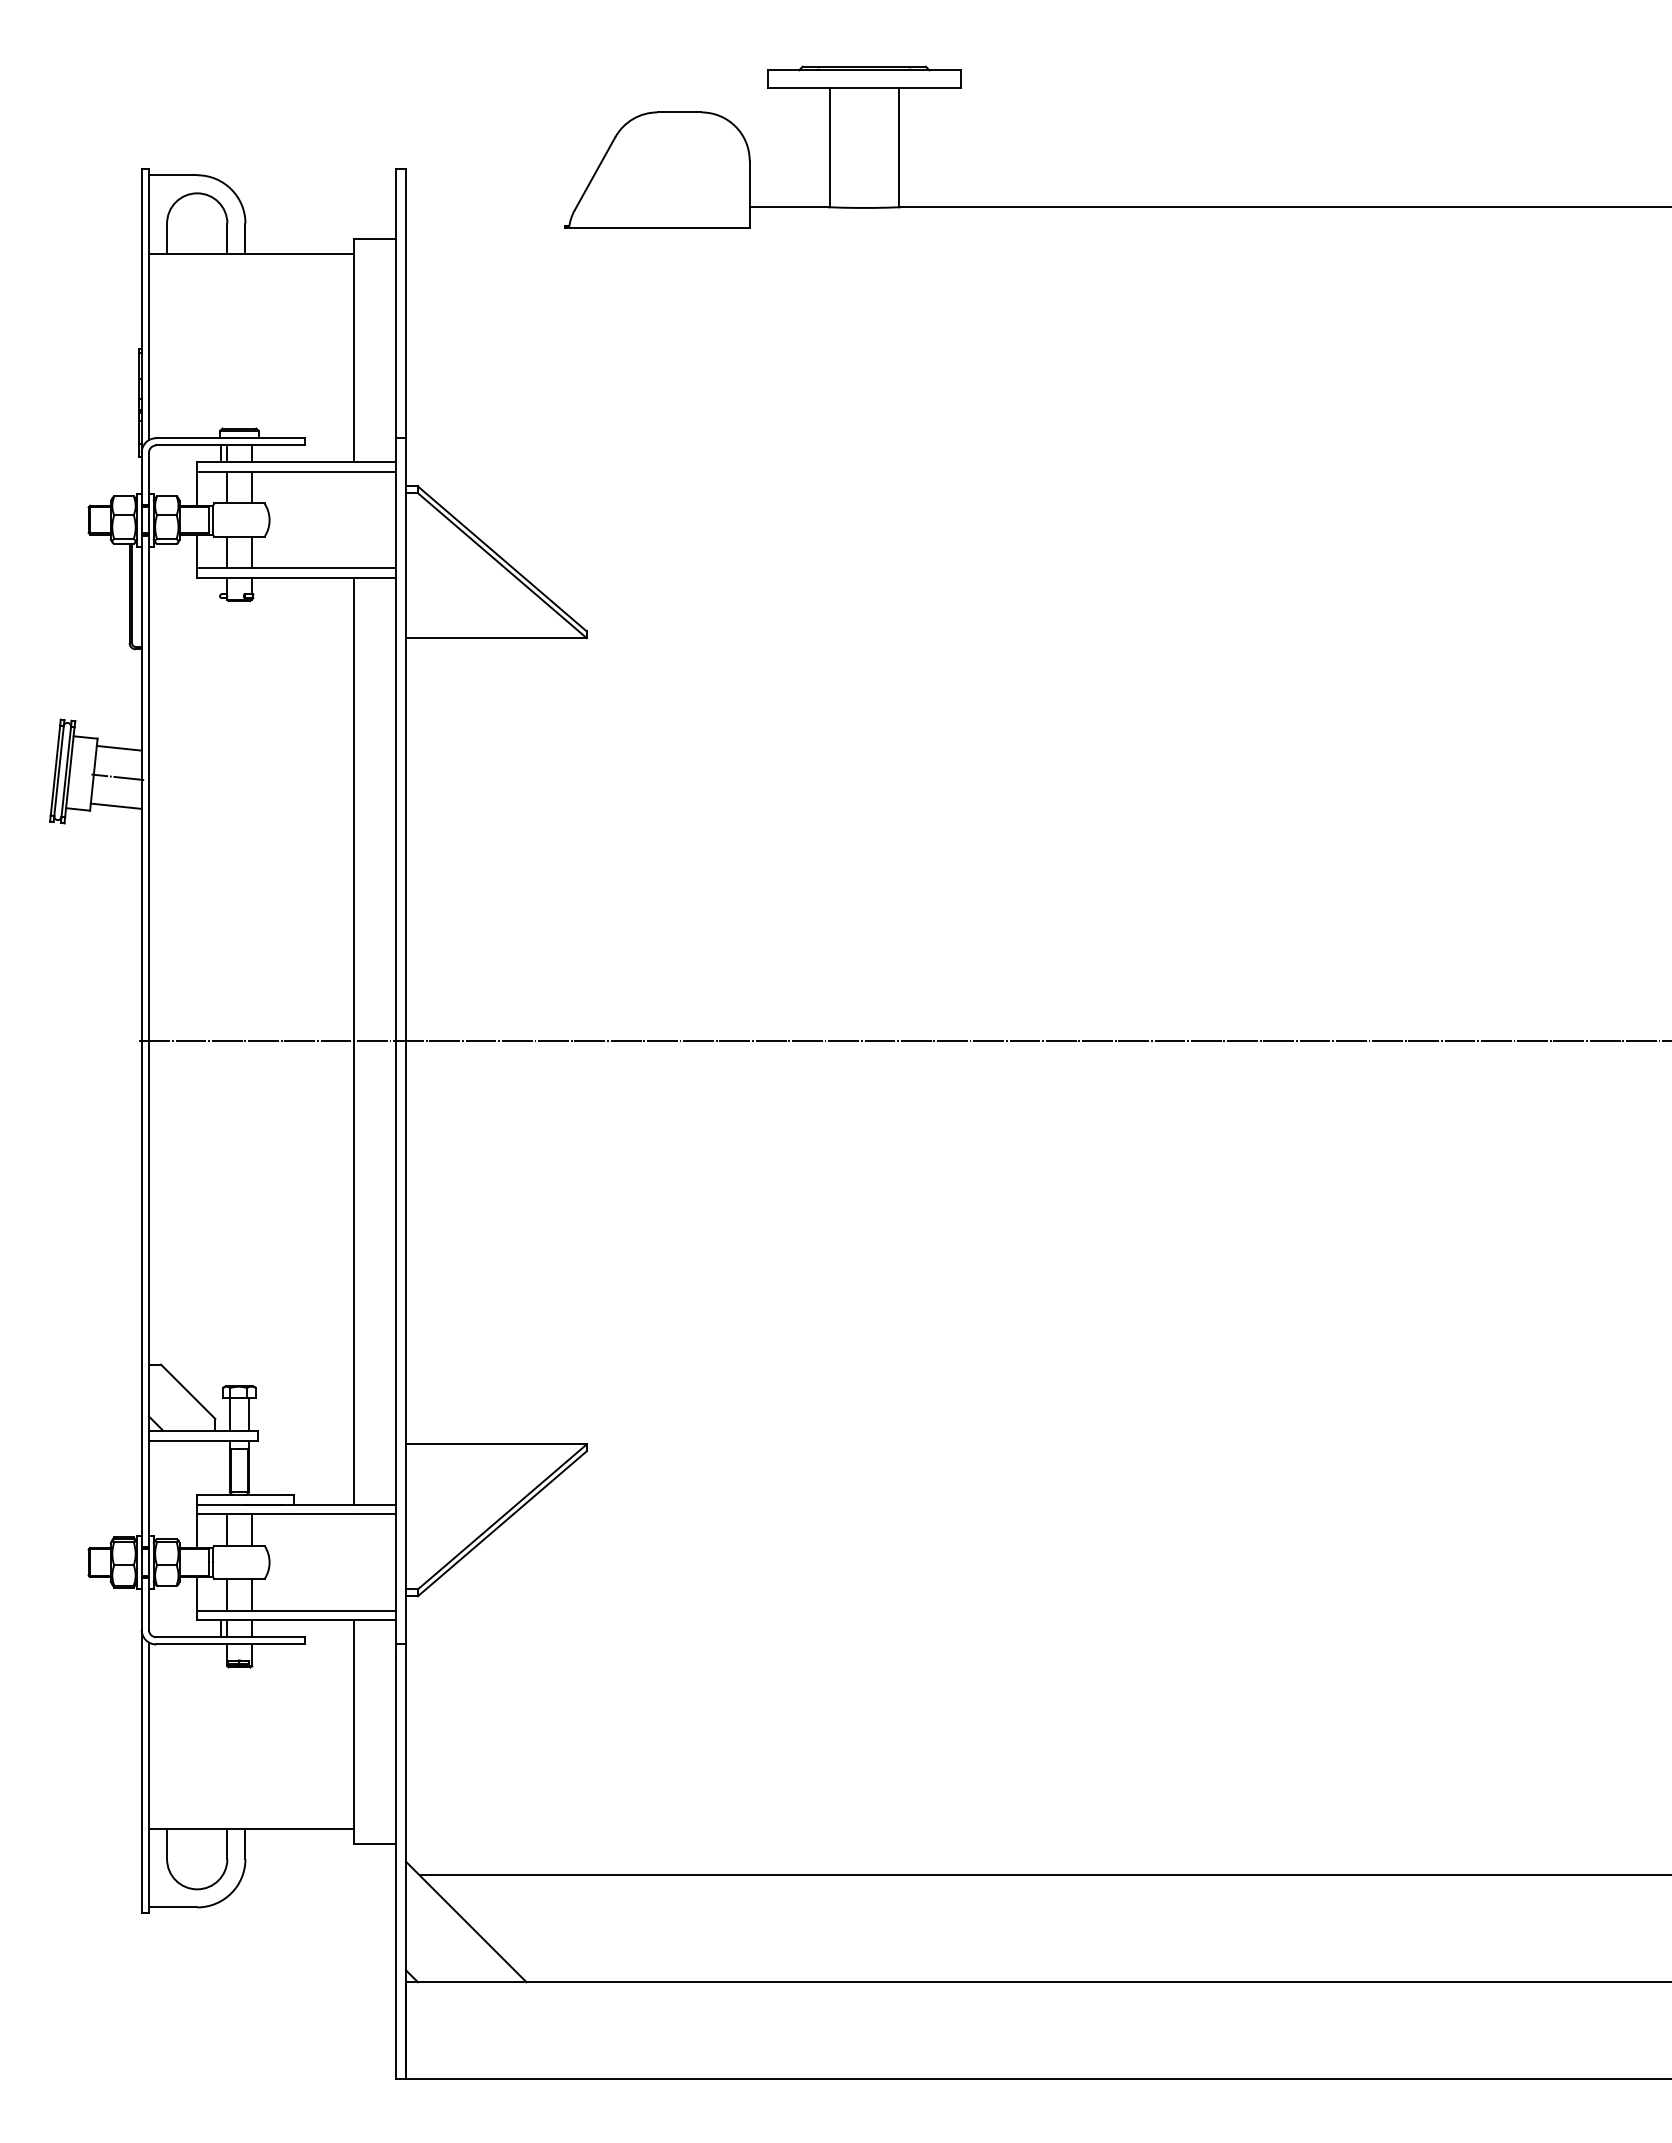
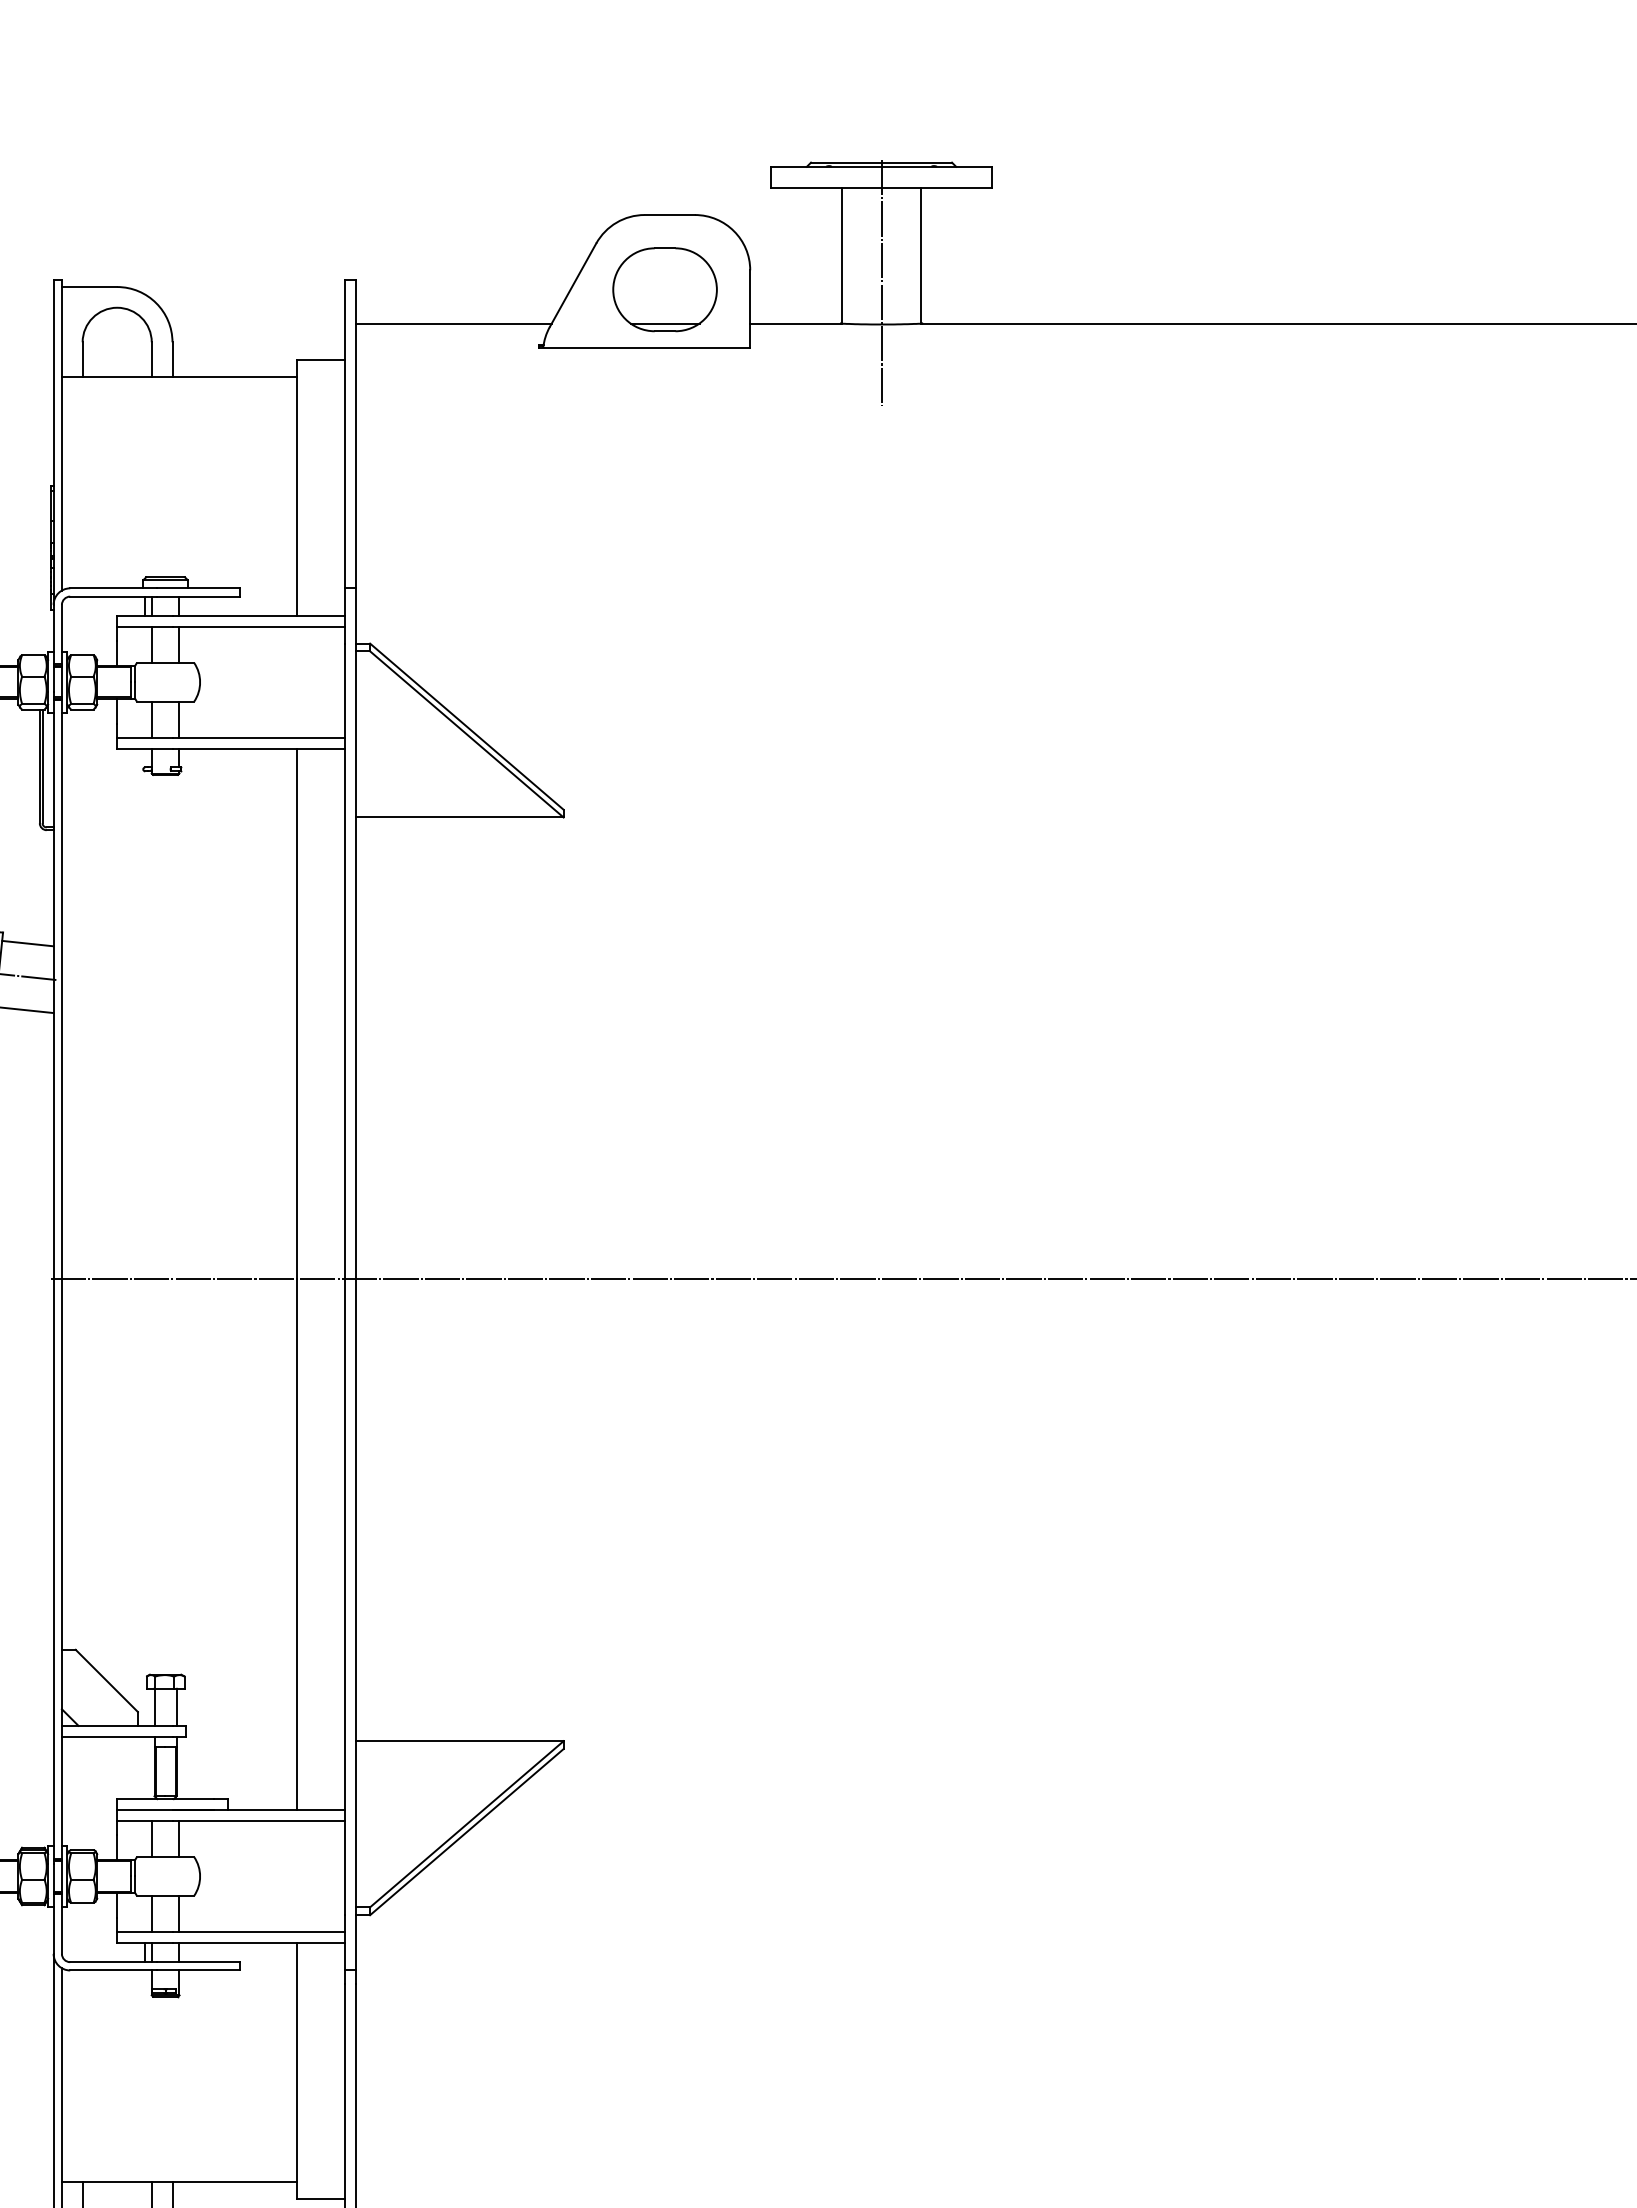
line: (864, 171) -> (881, 282), added
part: (675, 177) -> (665, 289), added
line: (490, 207) -> (453, 323), added

